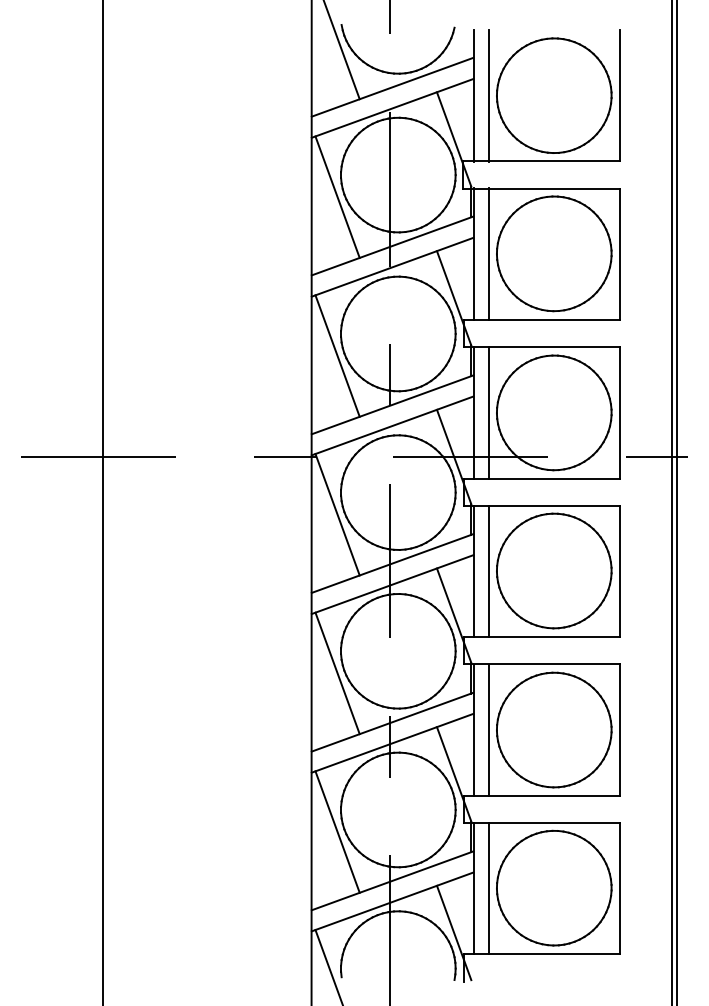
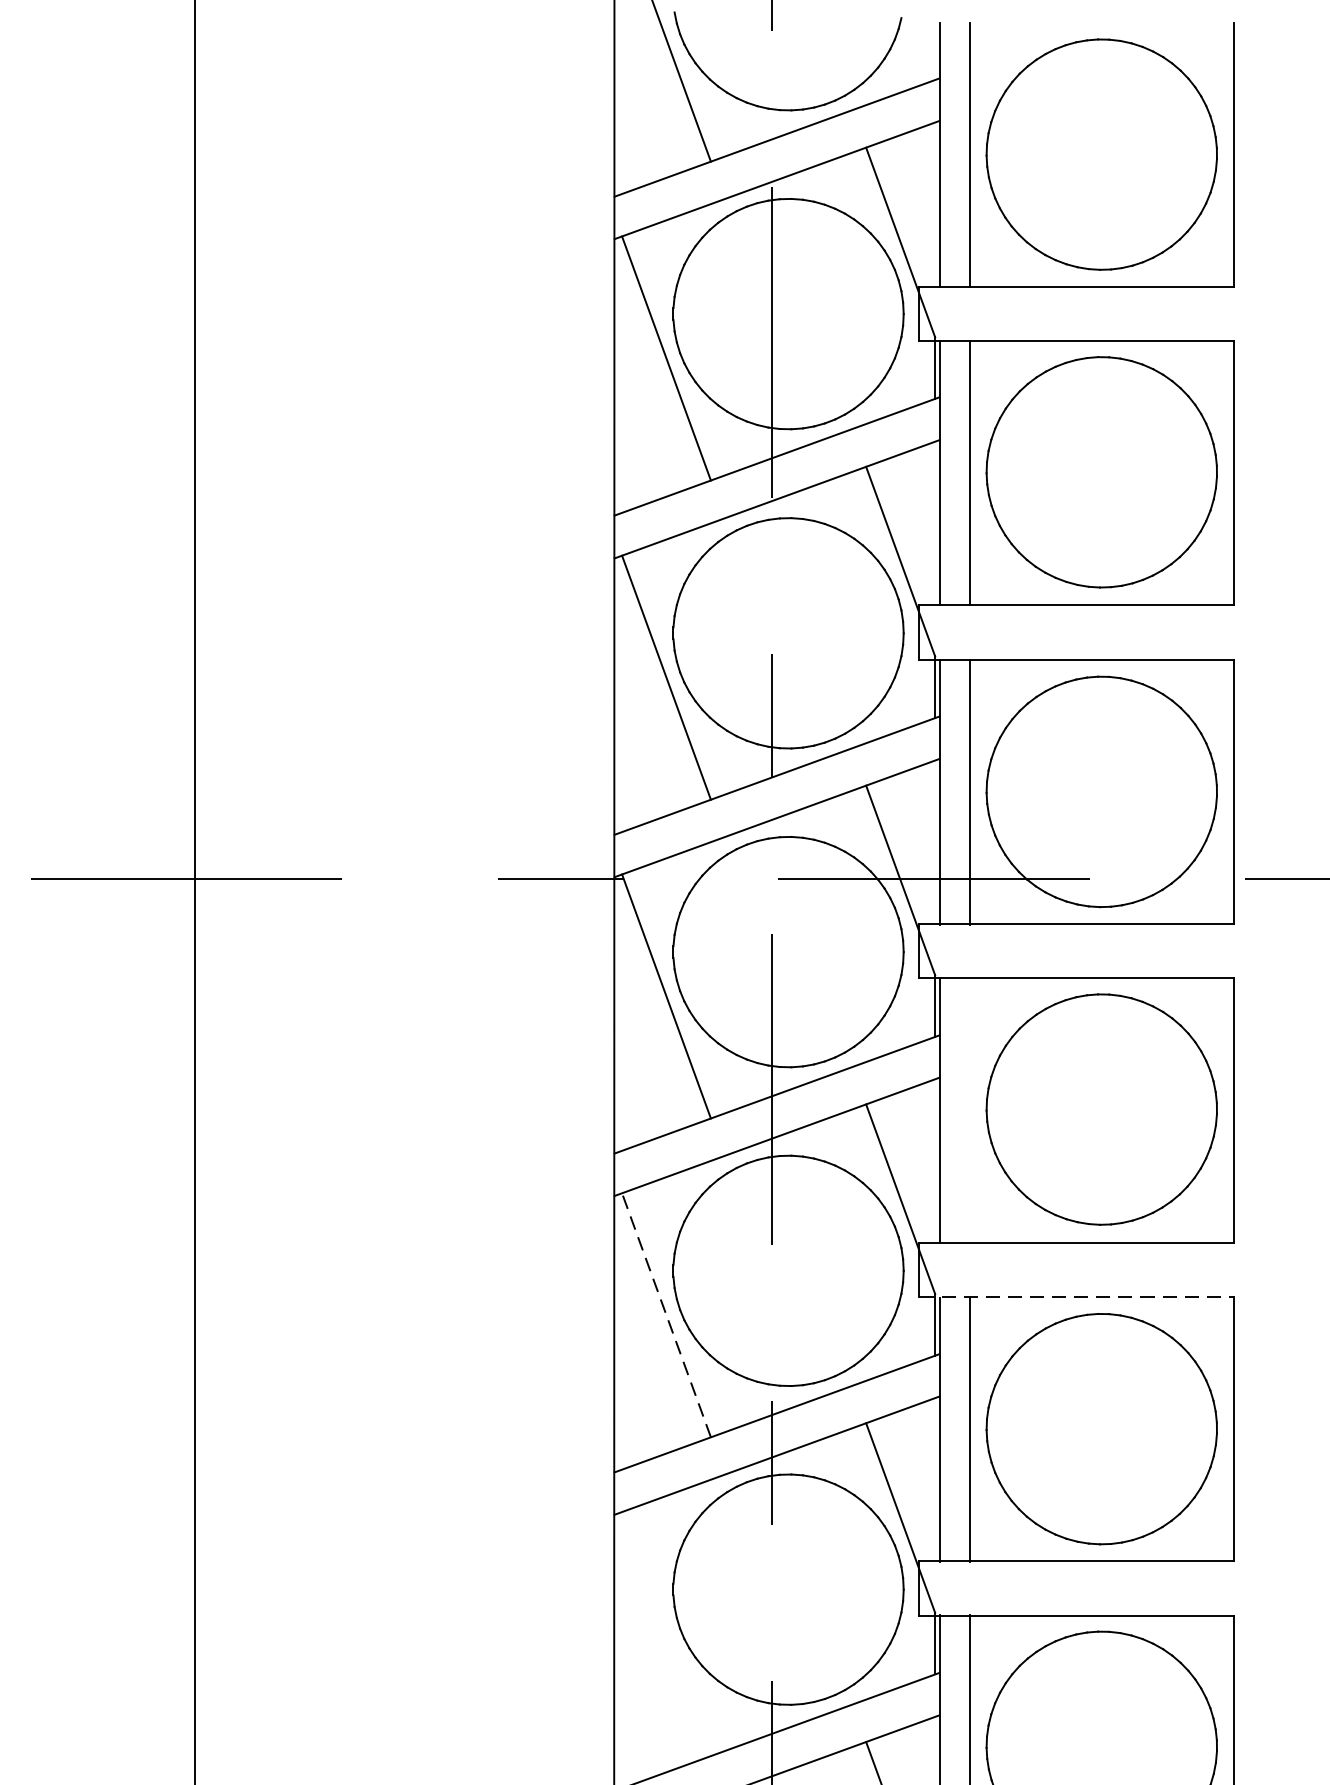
line: (488, 571) -> (969, 1110), removed
line: (542, 664) -> (1078, 1297), solid -> dashed
line: (337, 673) -> (666, 1315), solid -> dashed
line: (337, 831) -> (666, 1632), removed

